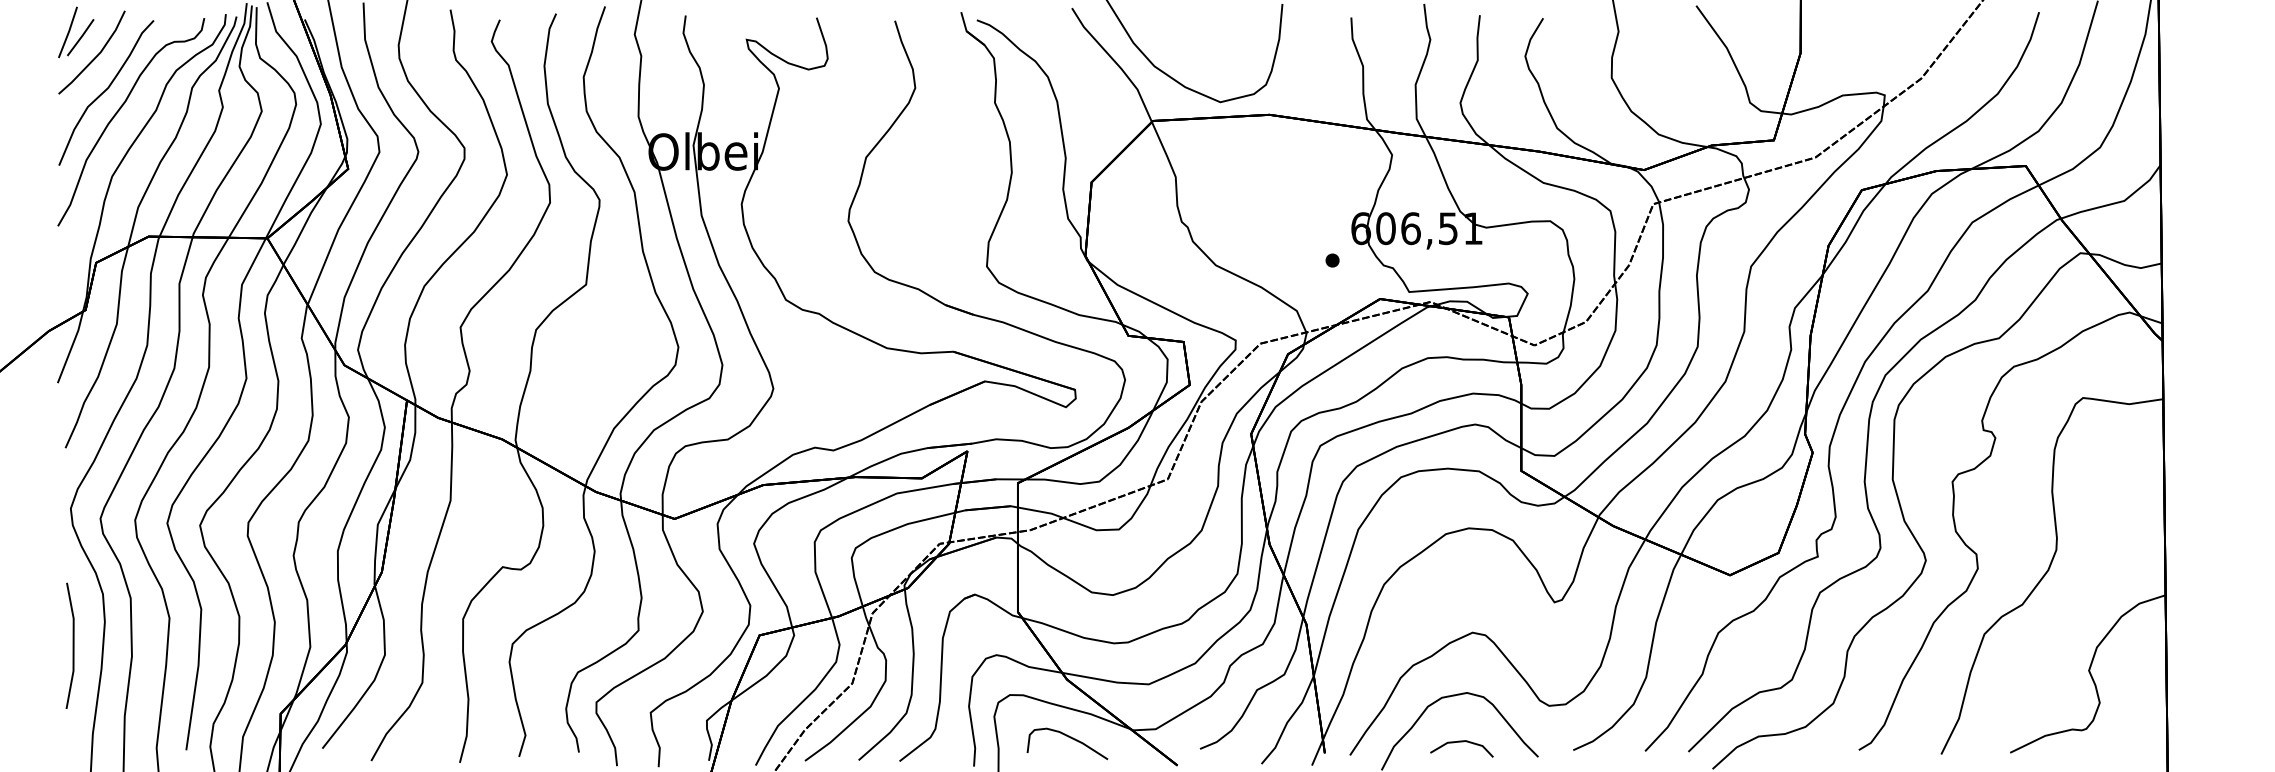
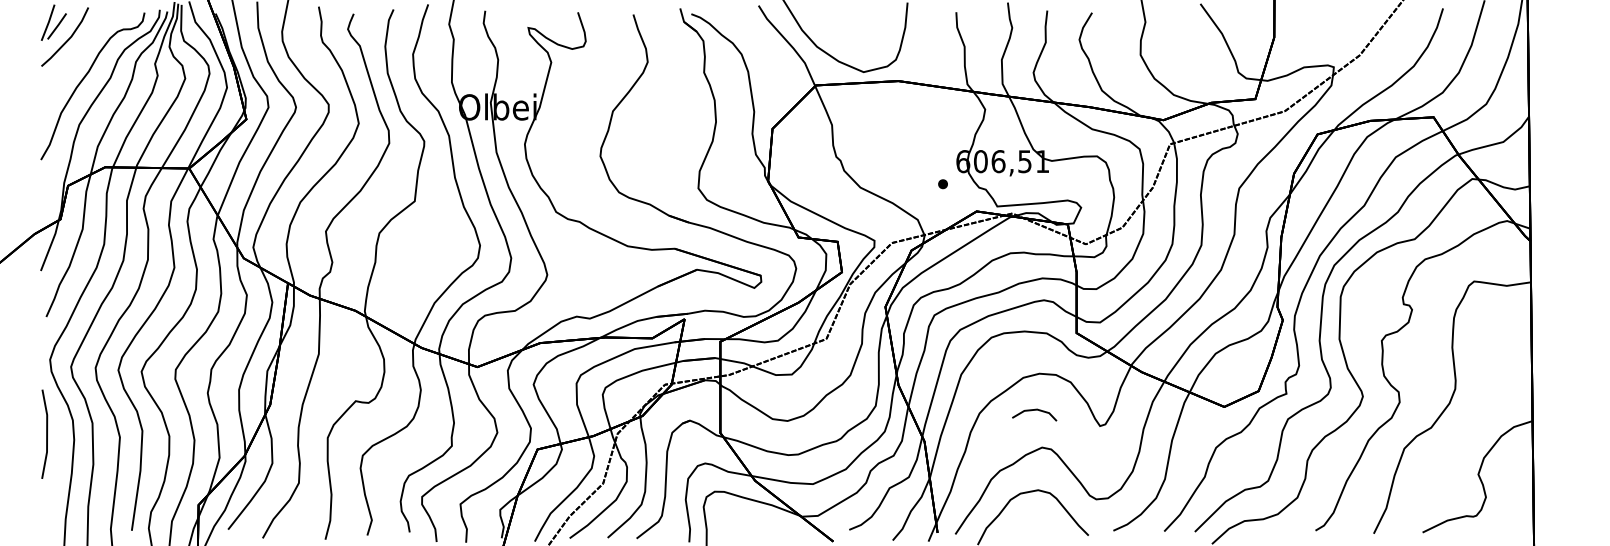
curve: (105, 91) -> (74, 64), removed
line: (72, 645) -> (46, 434), moved
curve: (1070, 738) -> (757, 522), removed
line: (1461, 742) -> (1034, 410), moved

